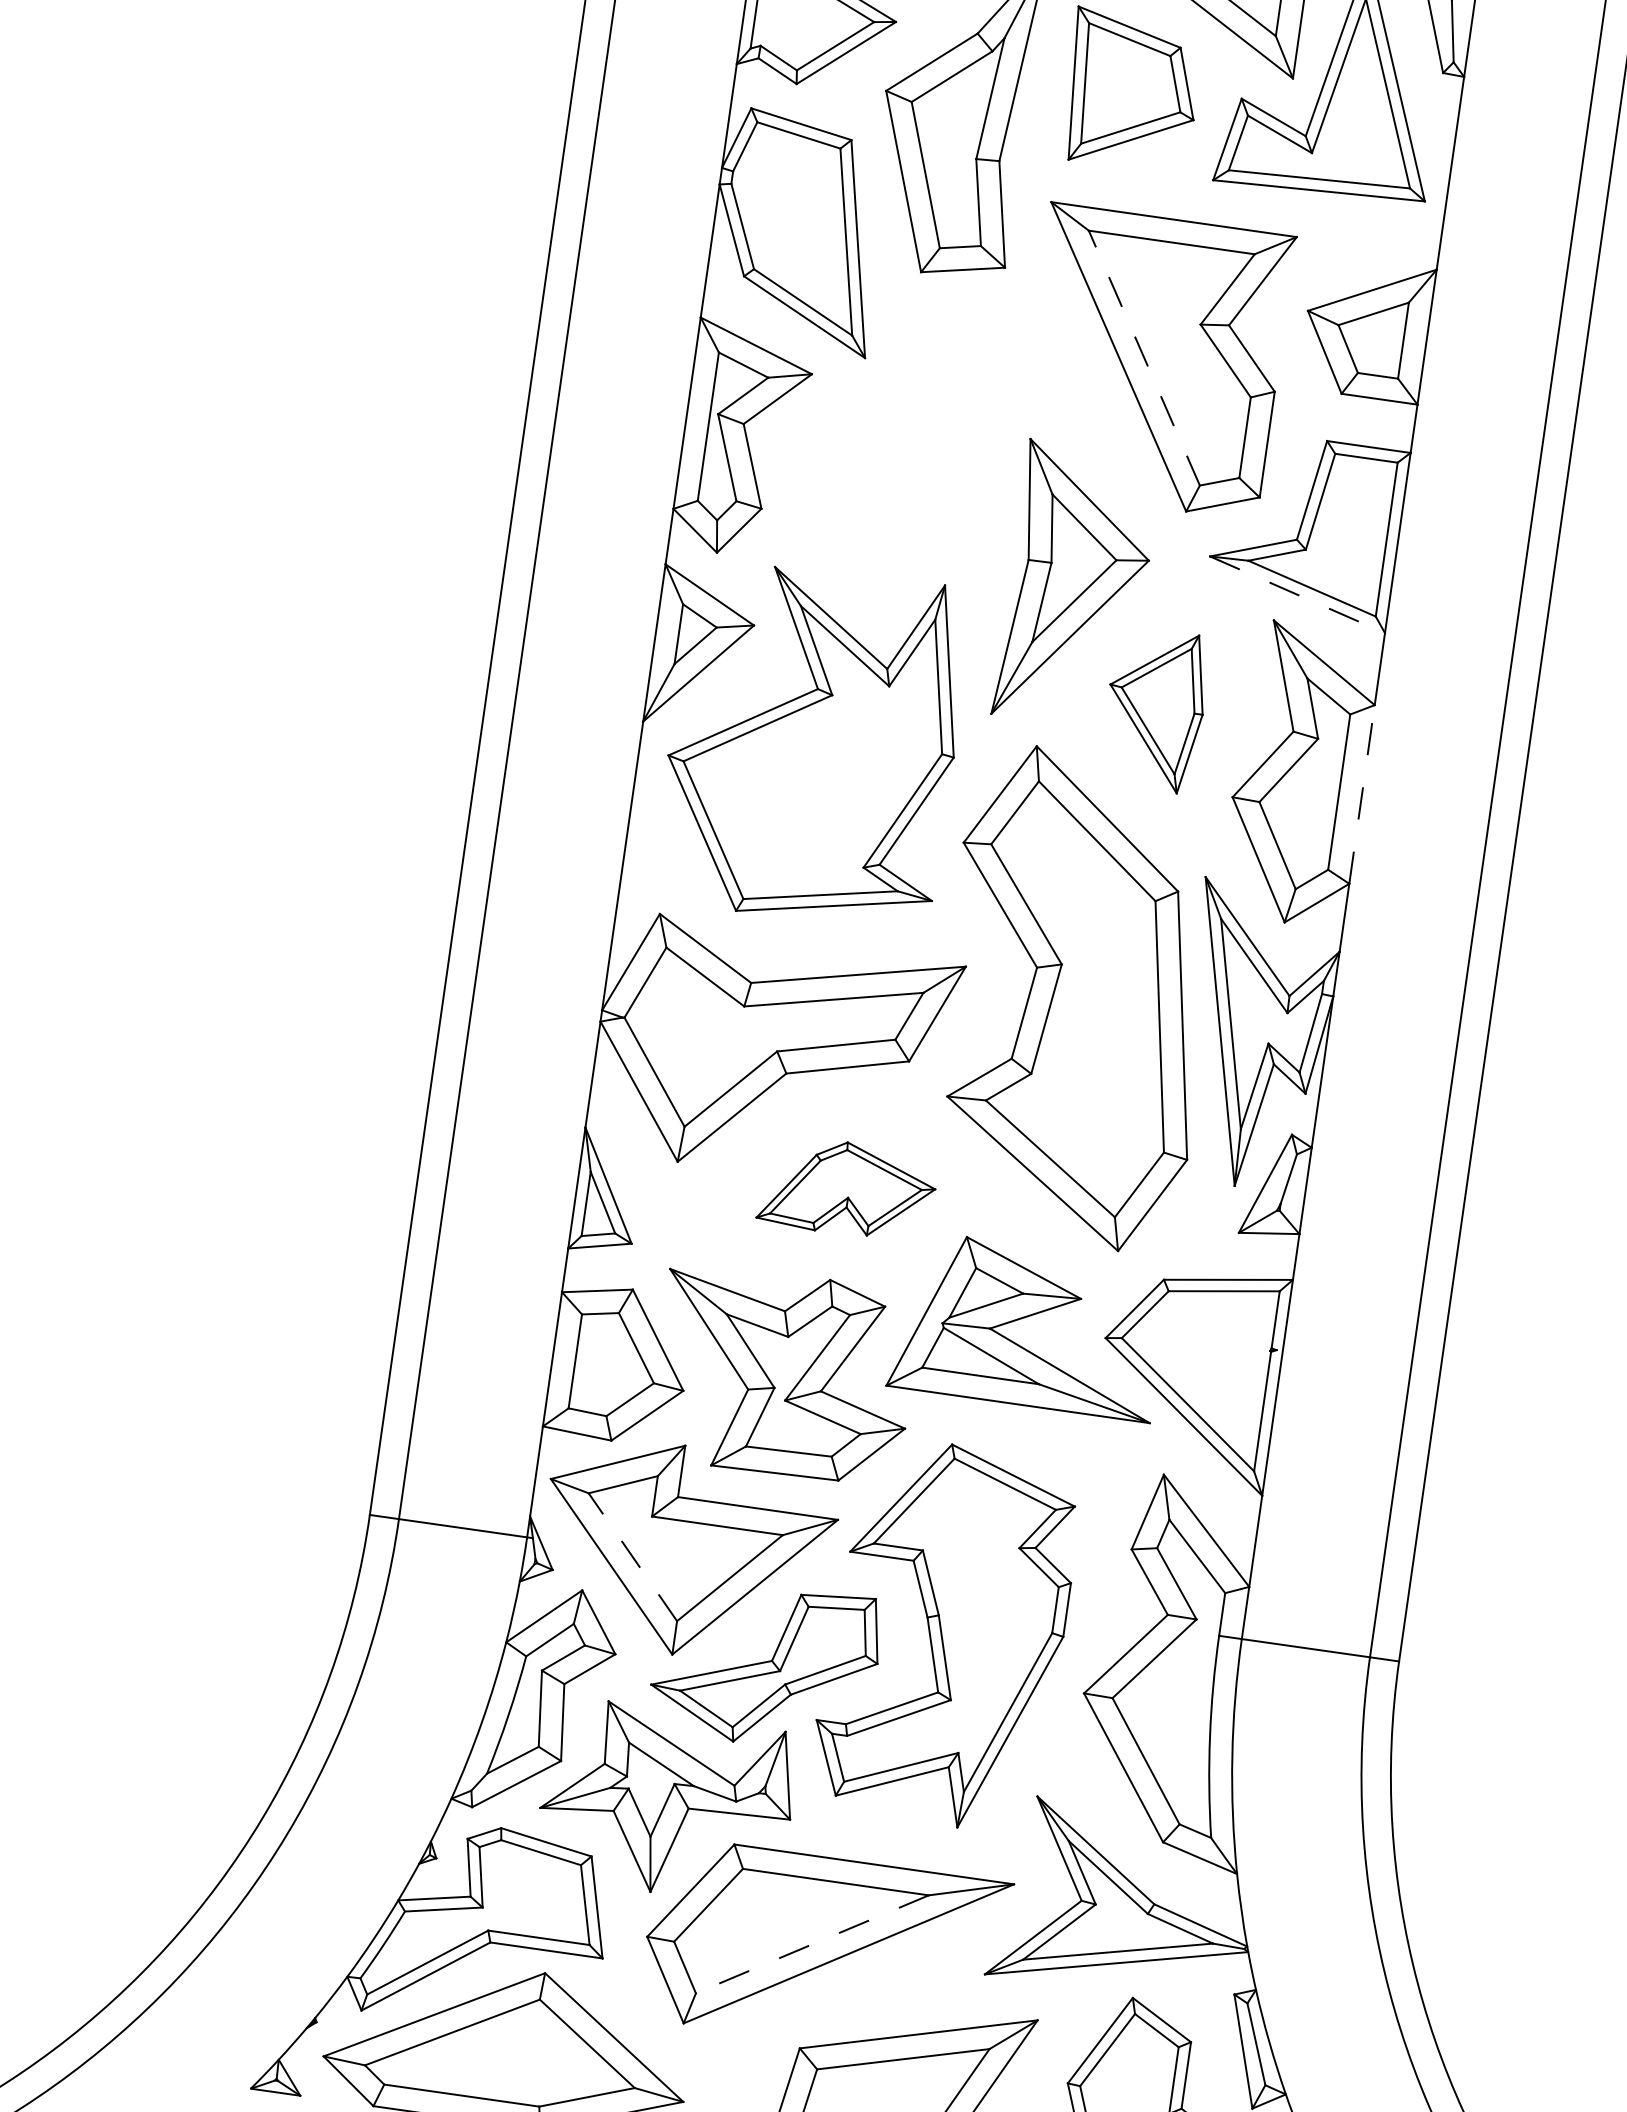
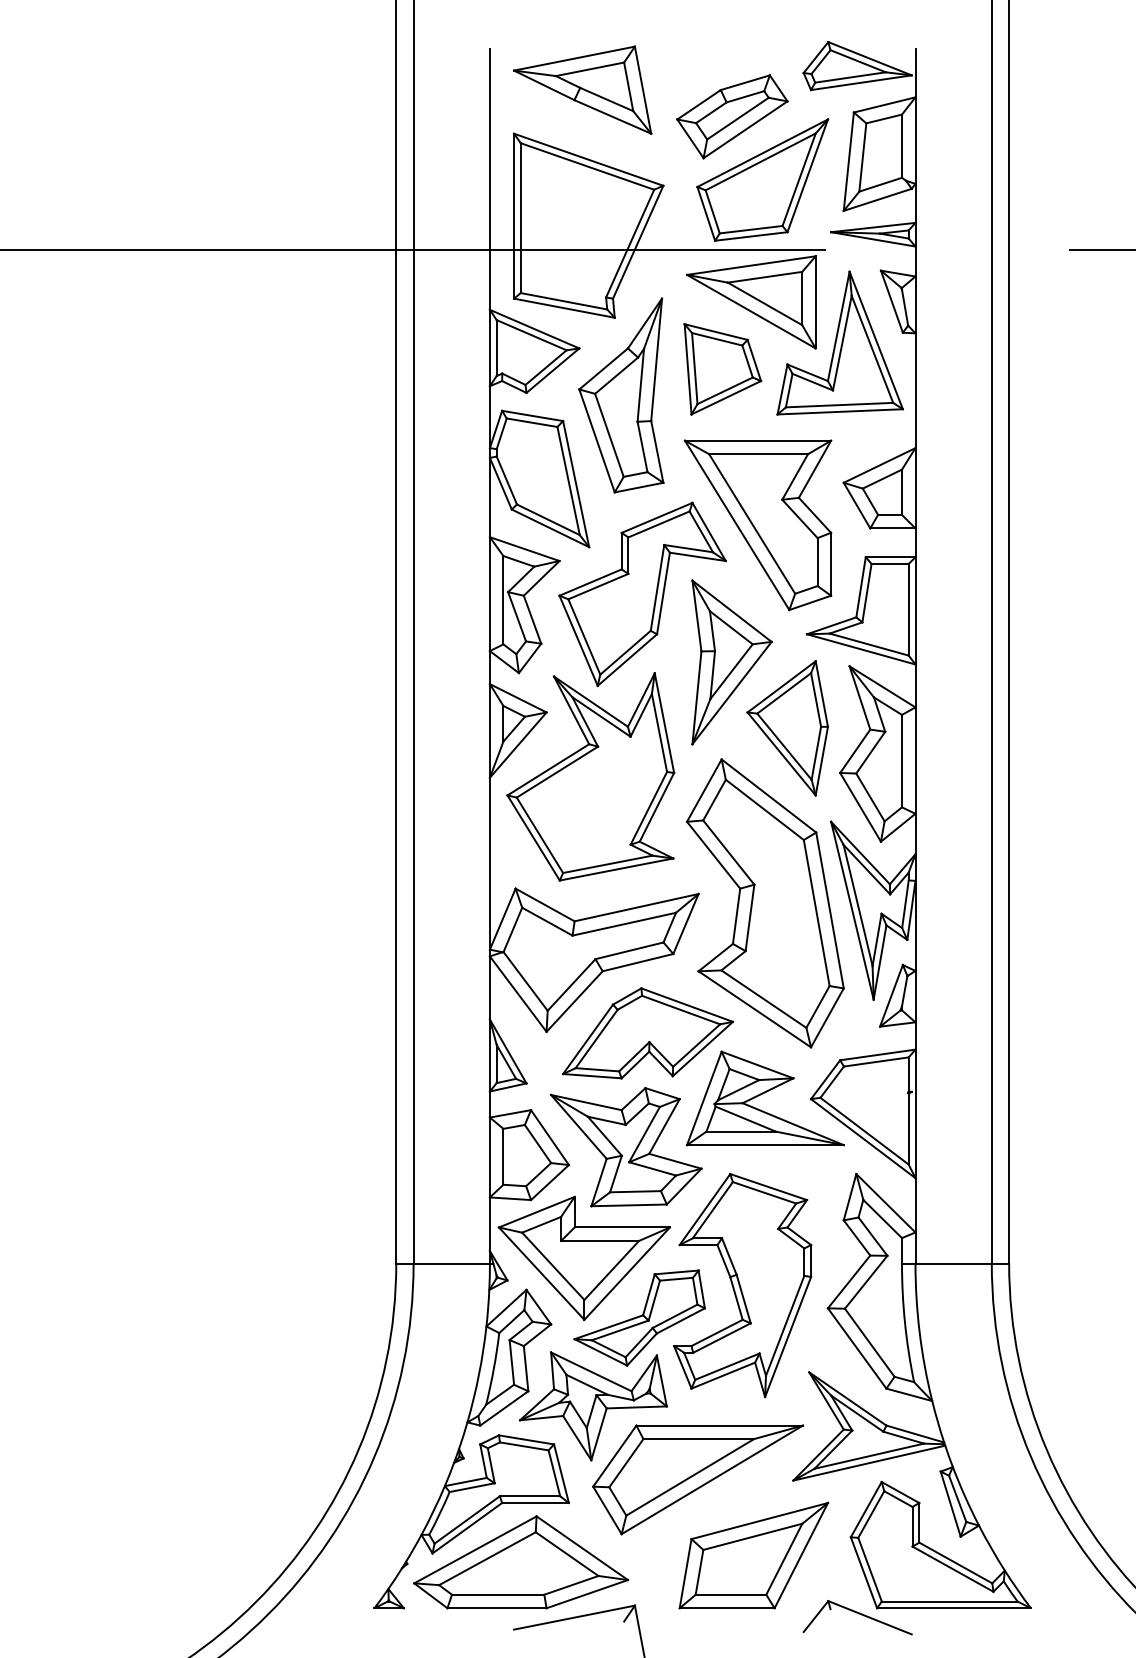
line: (1144, 359) -> (752, 524), dashed -> solid
part: (943, 448) -> (642, 593), added
line: (1297, 595) -> (861, 649), dashed -> solid
part: (1154, 709) -> (787, 728), size x1.43
line: (1362, 794) -> (915, 760), dashed -> solid
part: (848, 1188) -> (648, 1033), size x1.67
line: (633, 1557) -> (553, 1266), dashed -> solid
line: (811, 1944) -> (689, 1477), dashed -> solid

